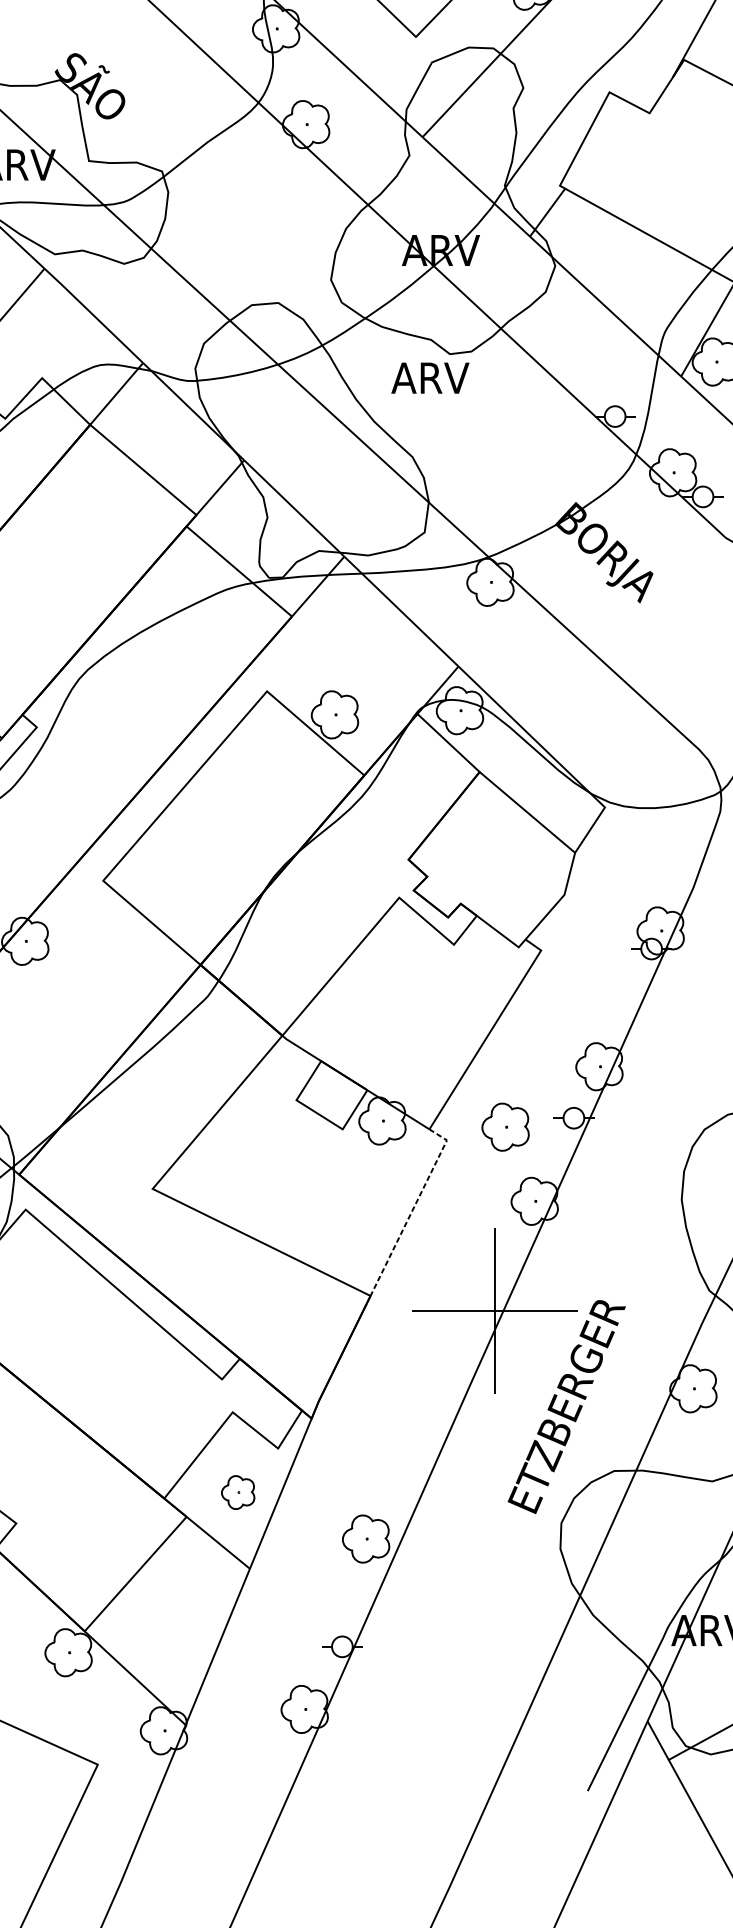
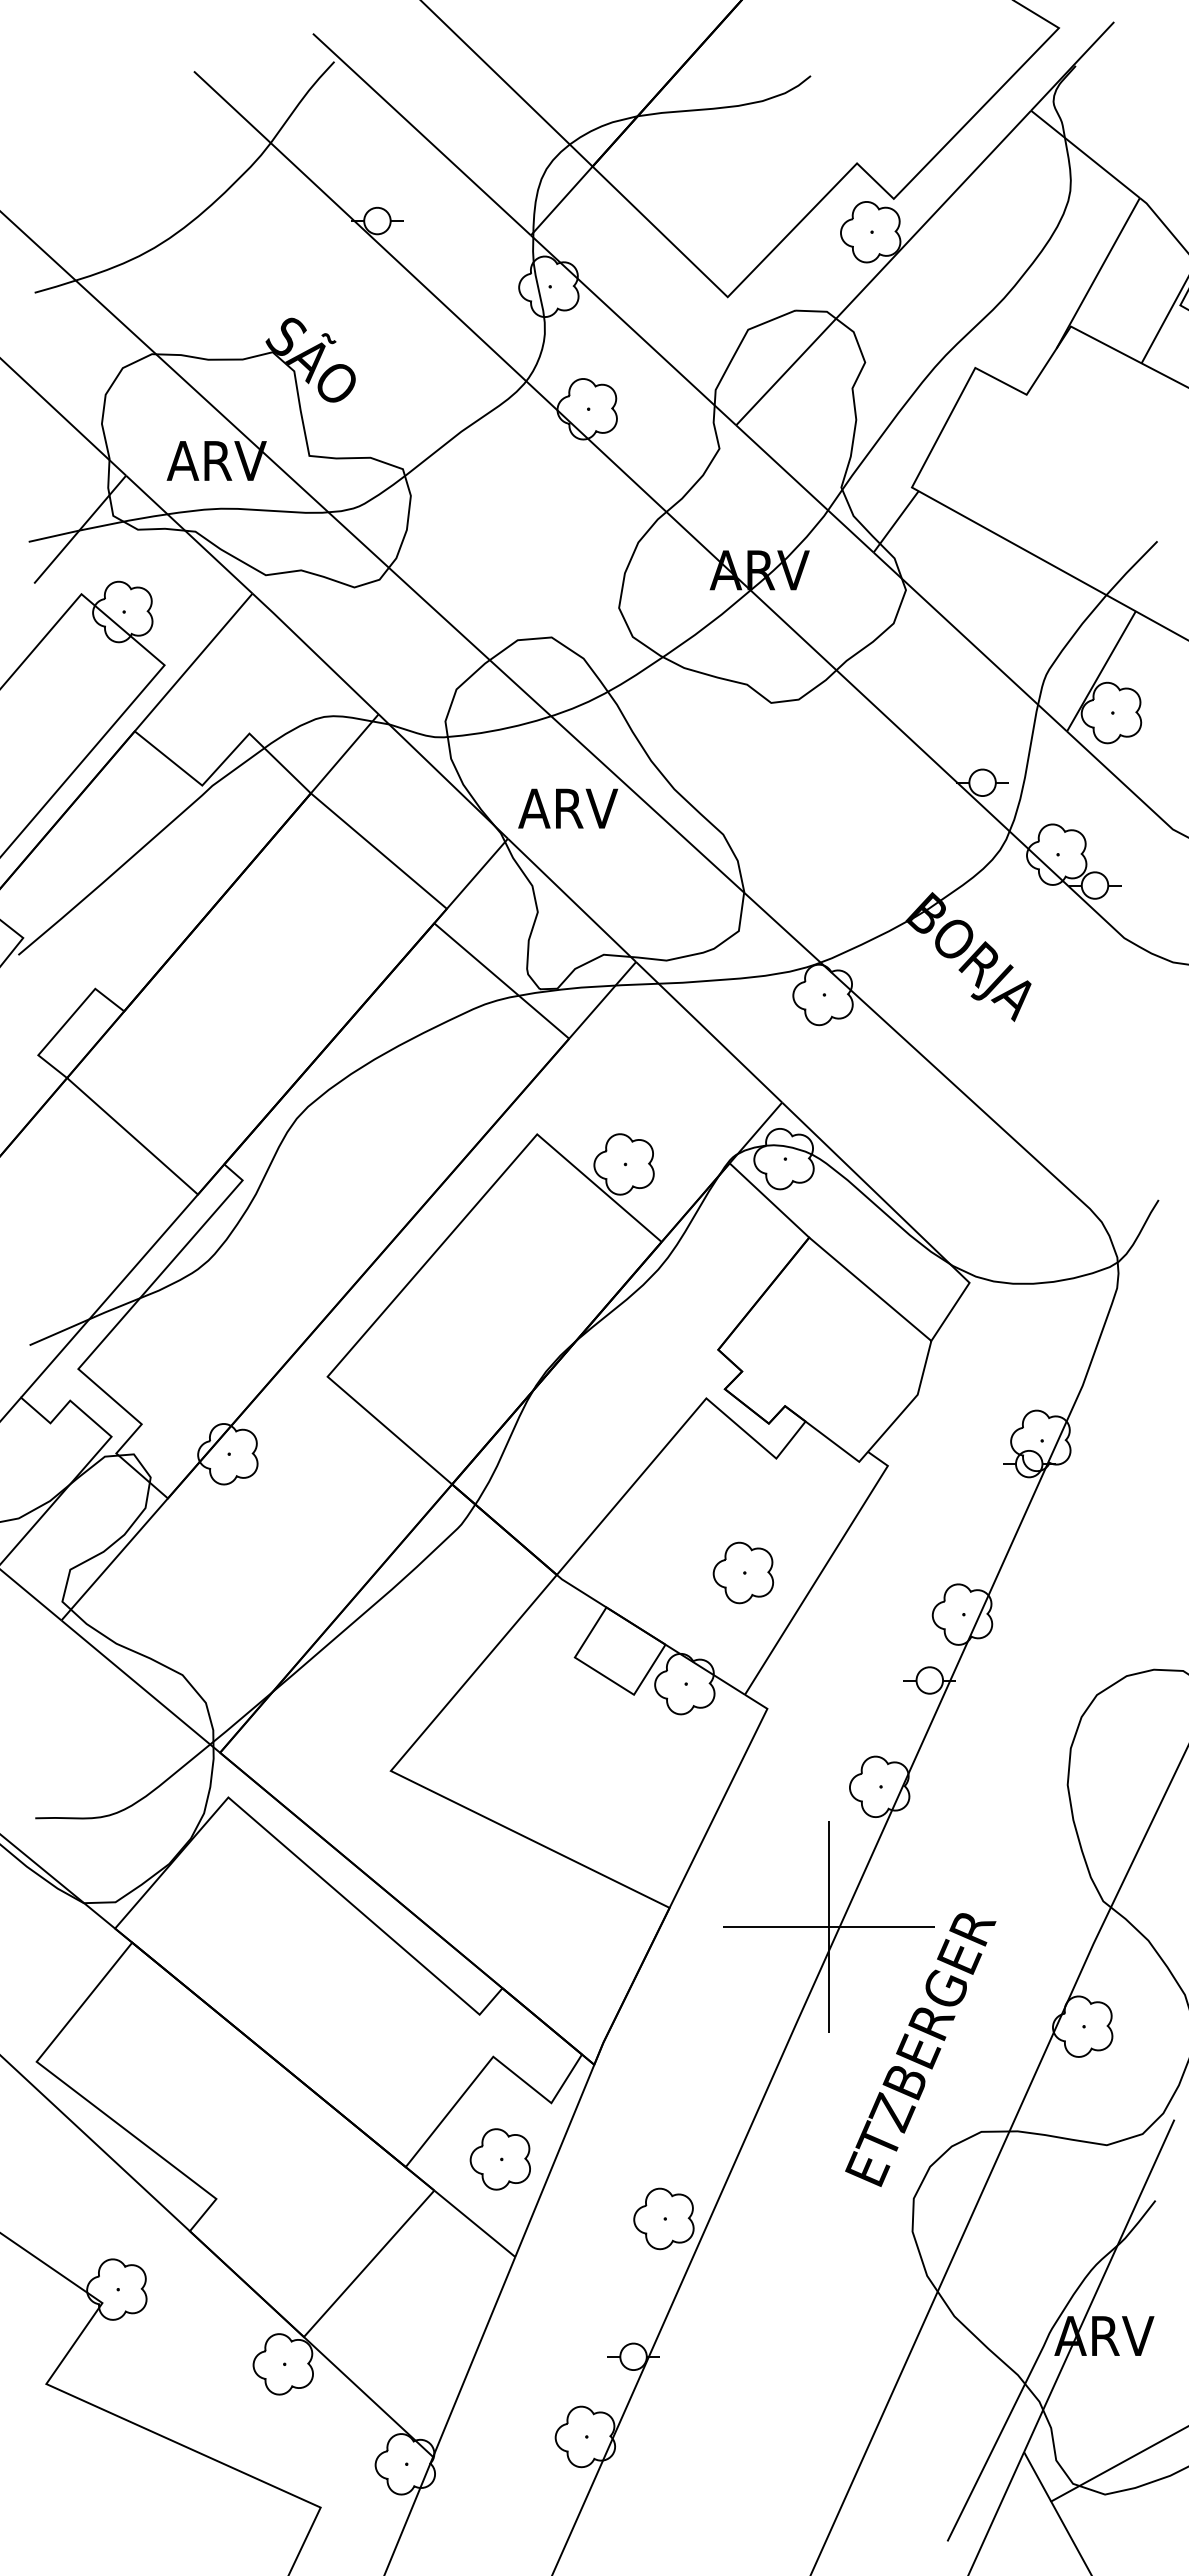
text: (430, 378) -> (568, 808), moved
part: (505, 1126) -> (743, 1572), moved
line: (413, 1208) -> (724, 1795), dashed -> solid
part: (237, 1492) -> (499, 2159), size x1.43

